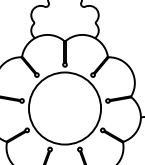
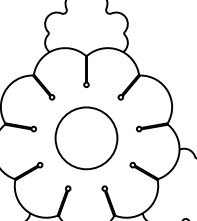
circle: (65, 108) -> (86, 138), size x0.7

